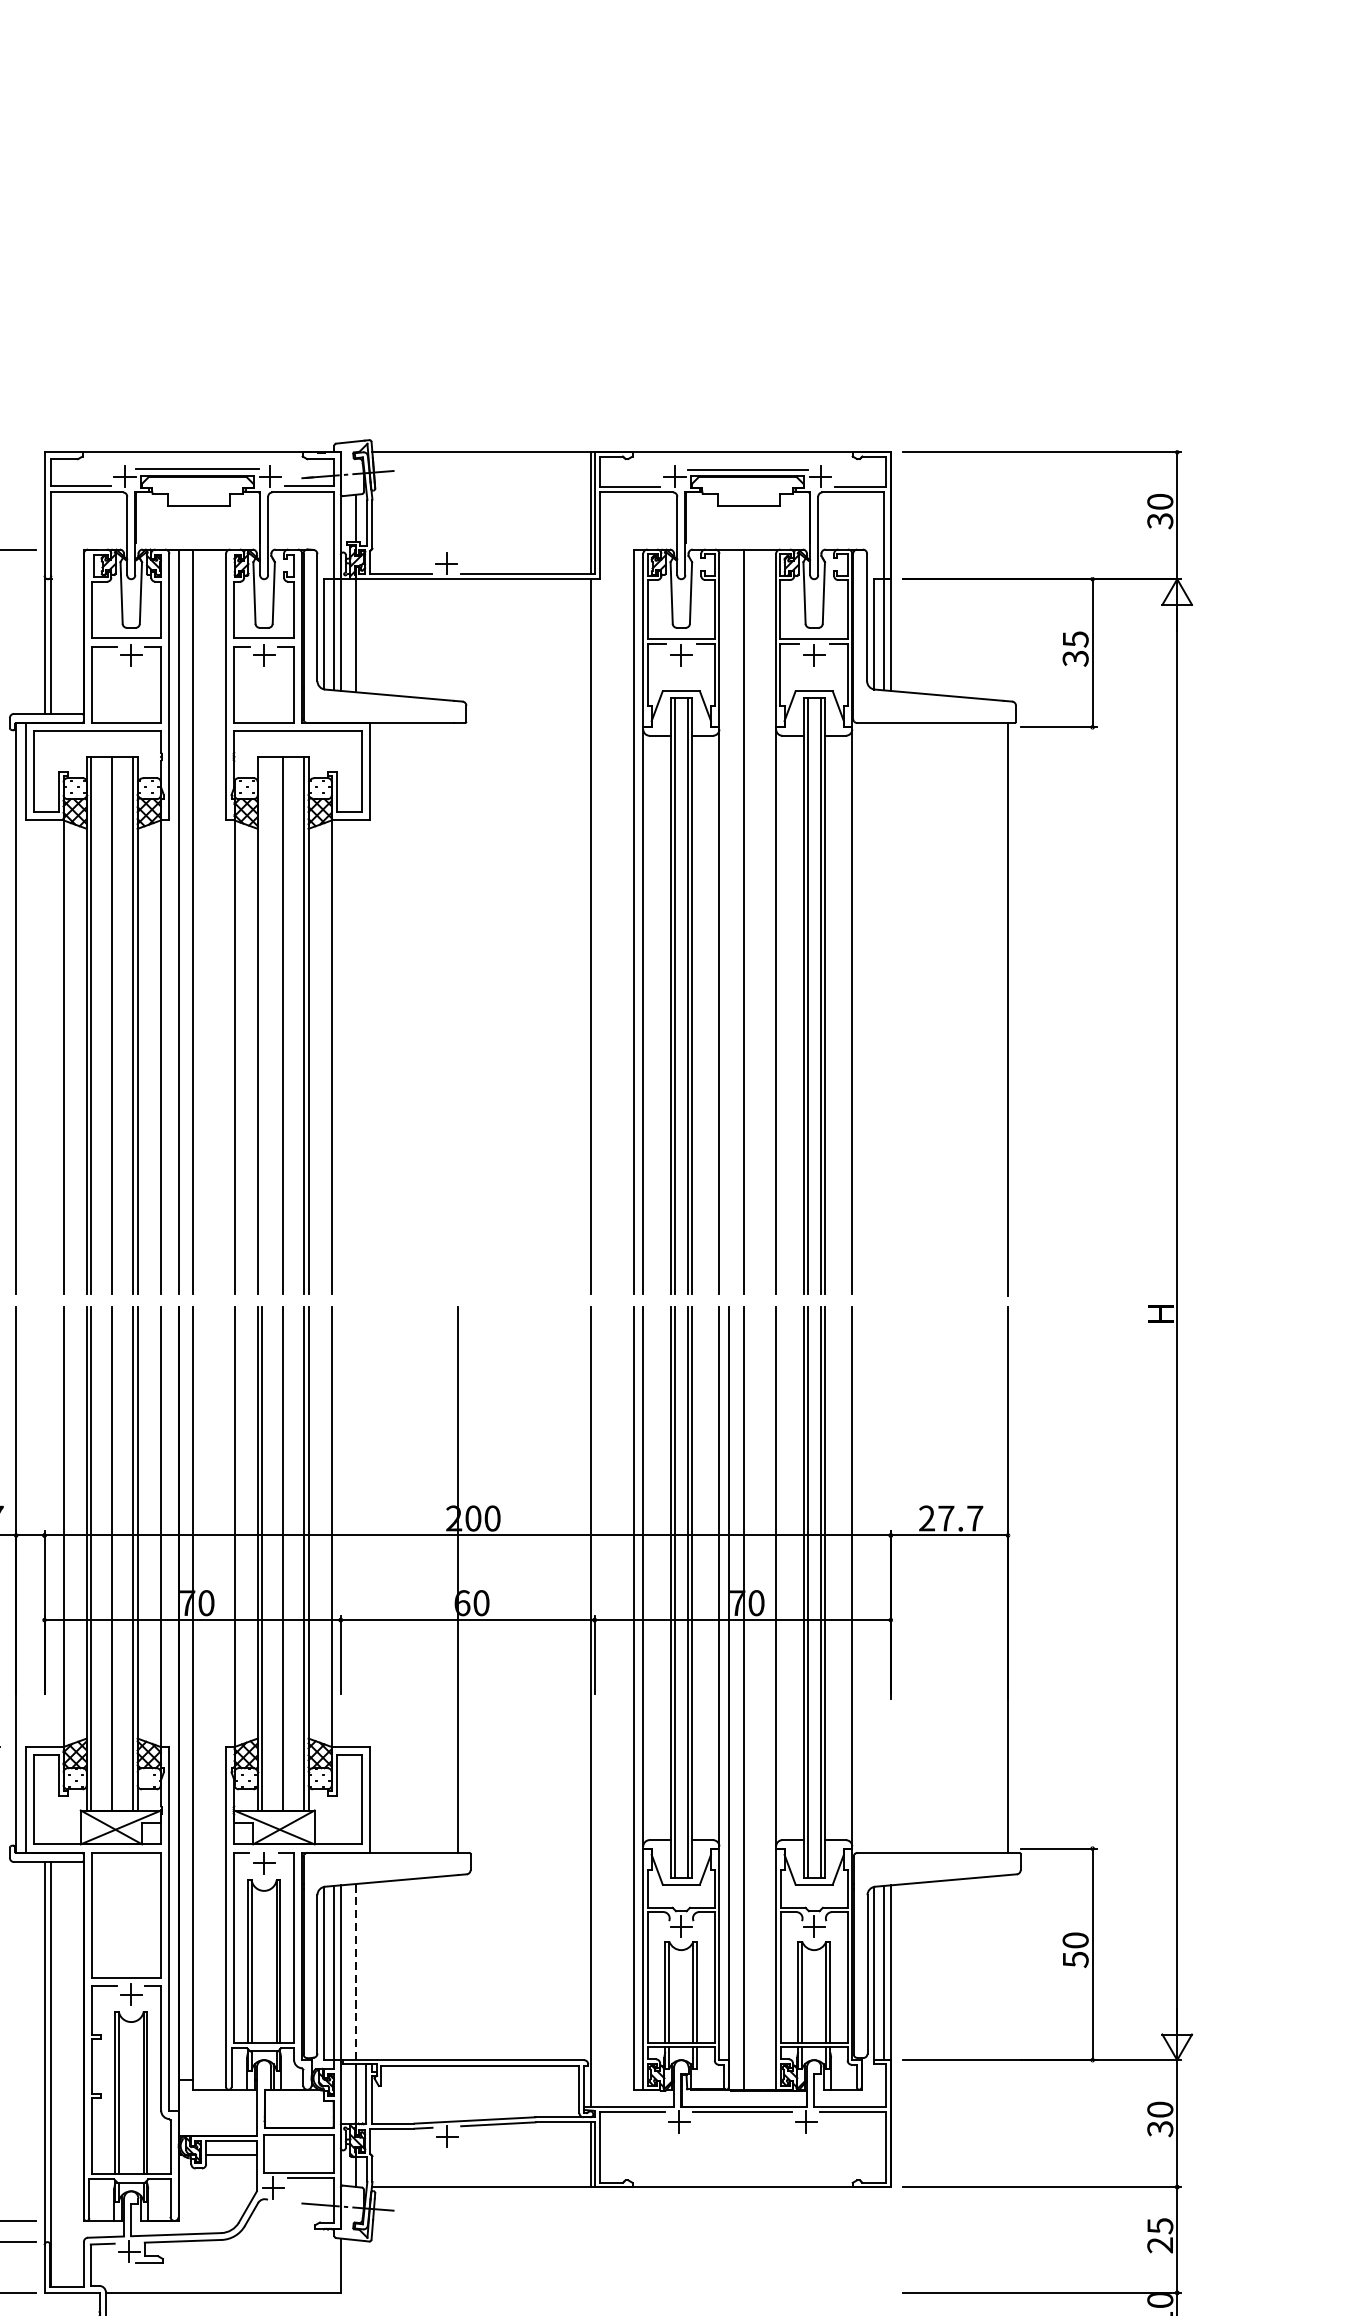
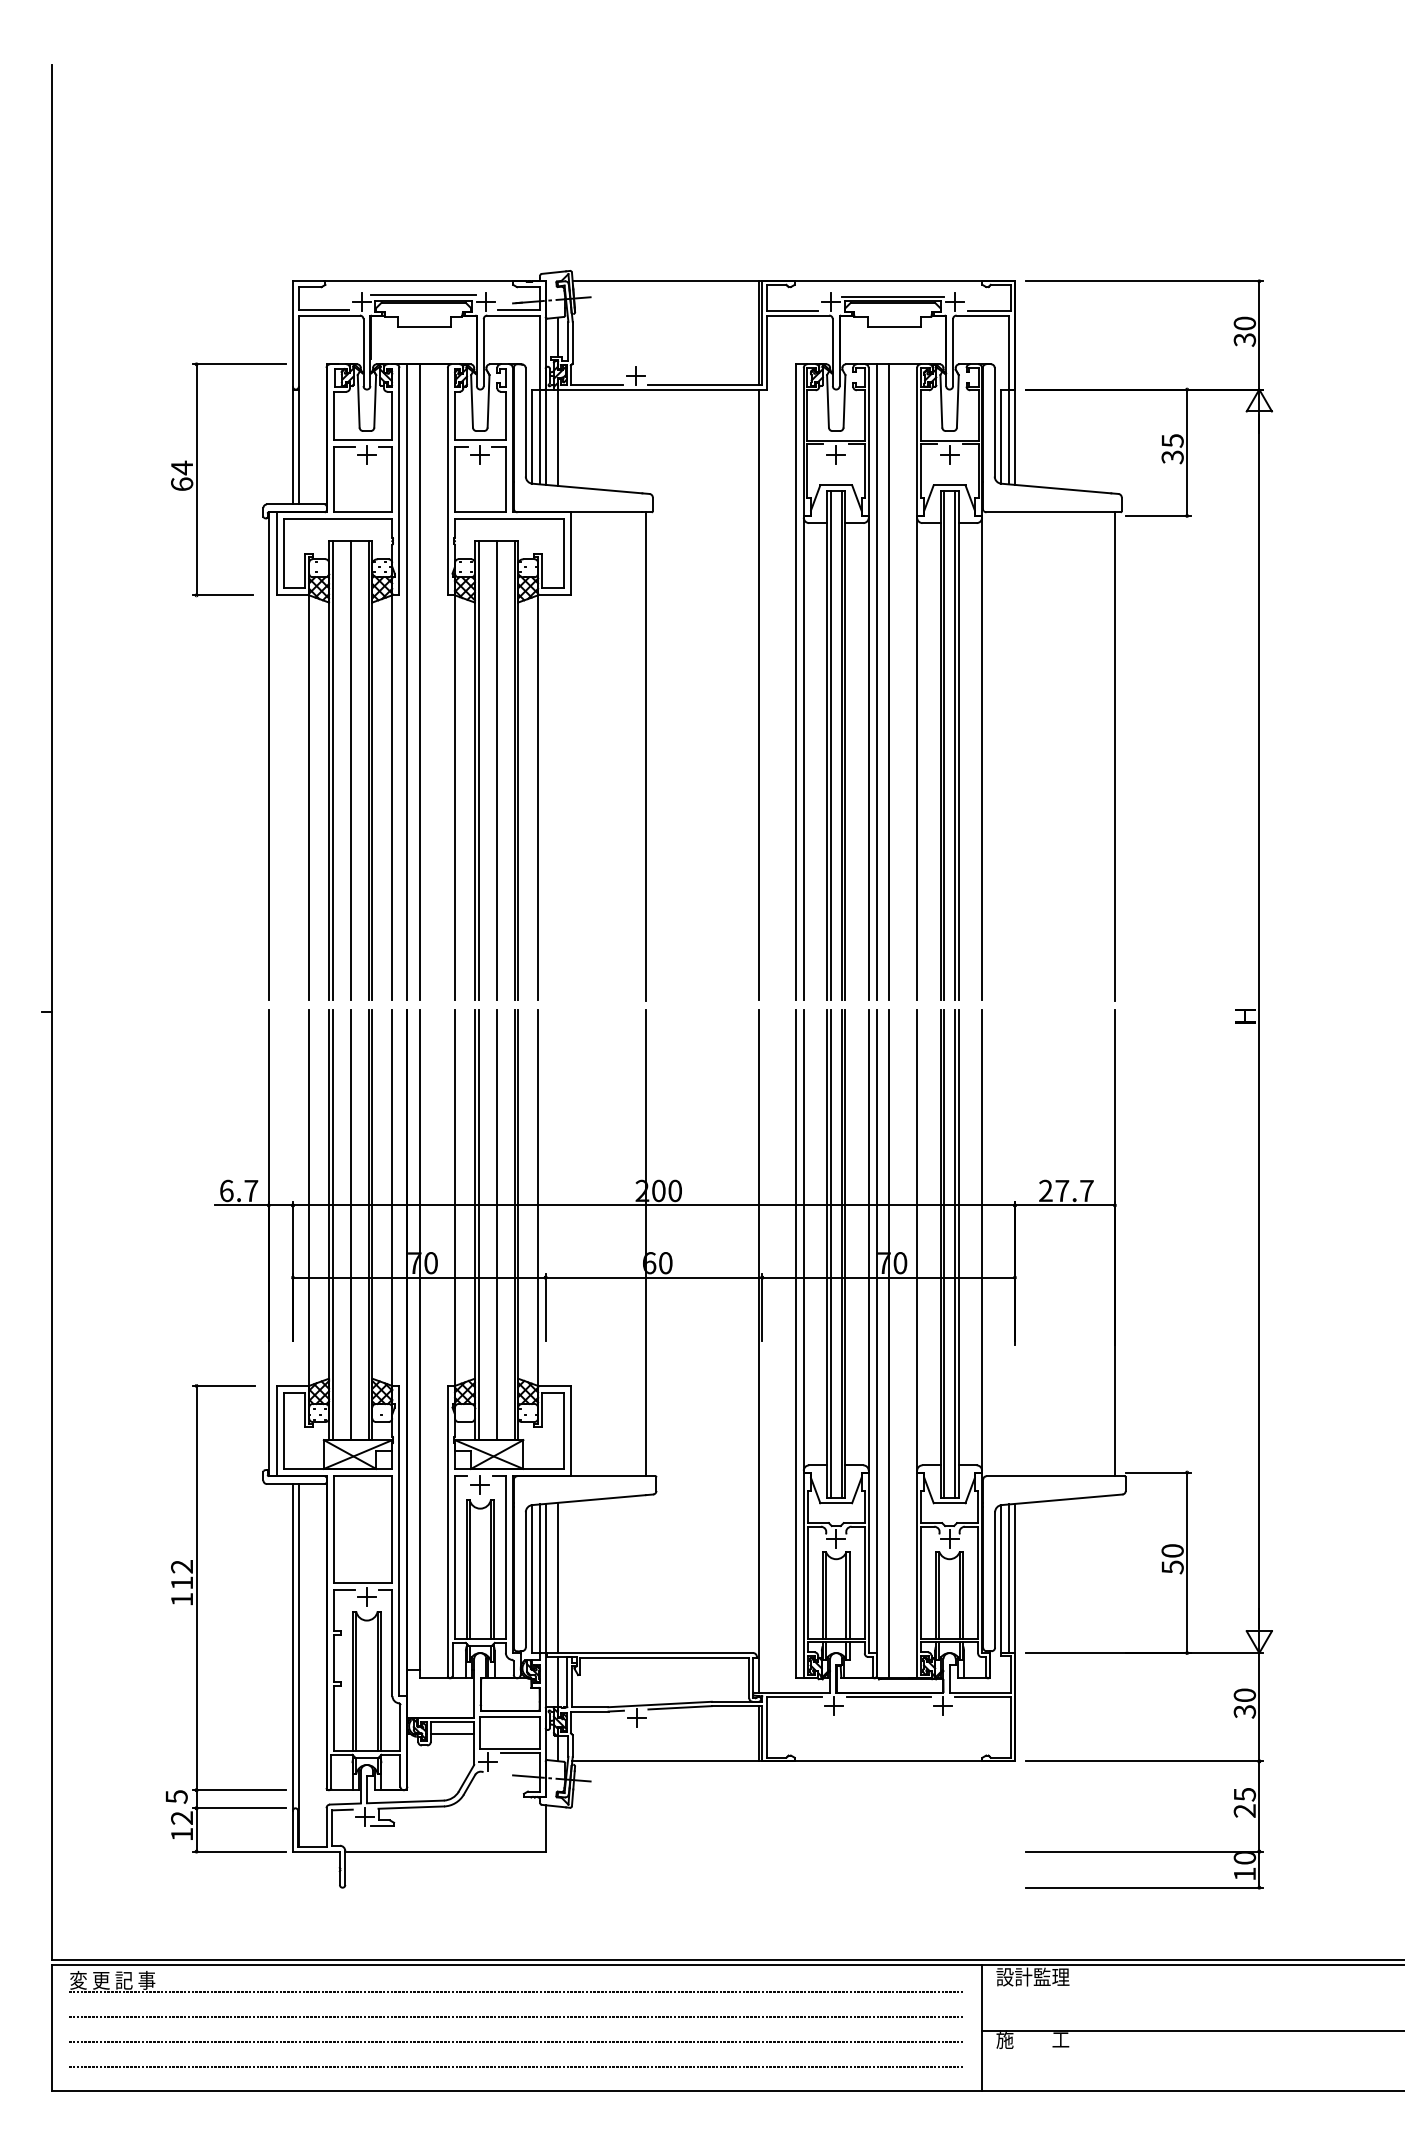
line: (728, 921) -> (876, 681), added
line: (457, 1009) -> (645, 756), added
line: (262, 1025) -> (478, 770), added
line: (355, 1971) -> (558, 1577), dashed -> solid

